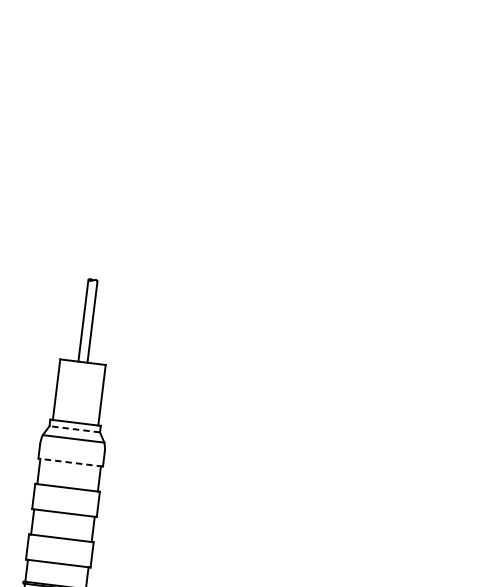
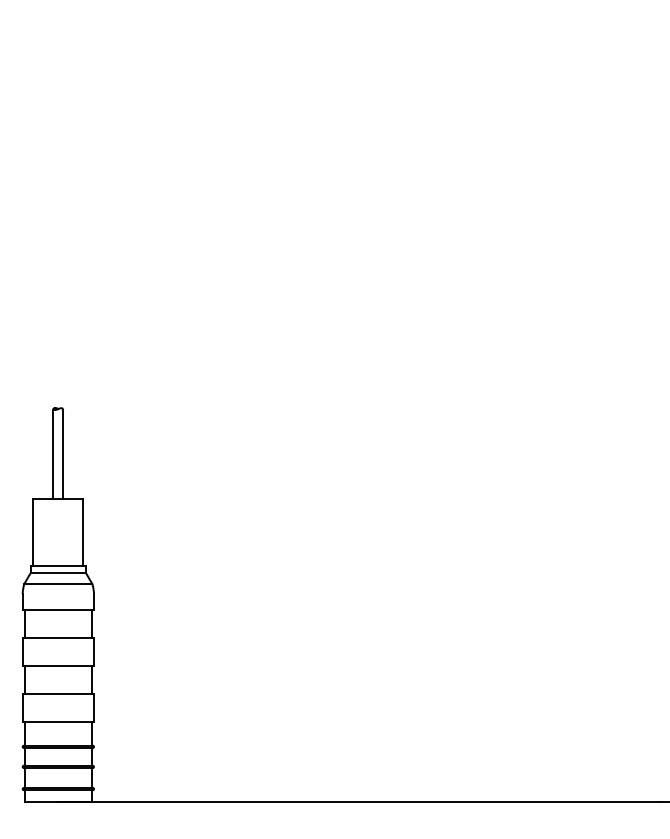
line: (74, 429) -> (58, 573), dashed -> solid
line: (70, 462) -> (58, 610), dashed -> solid

